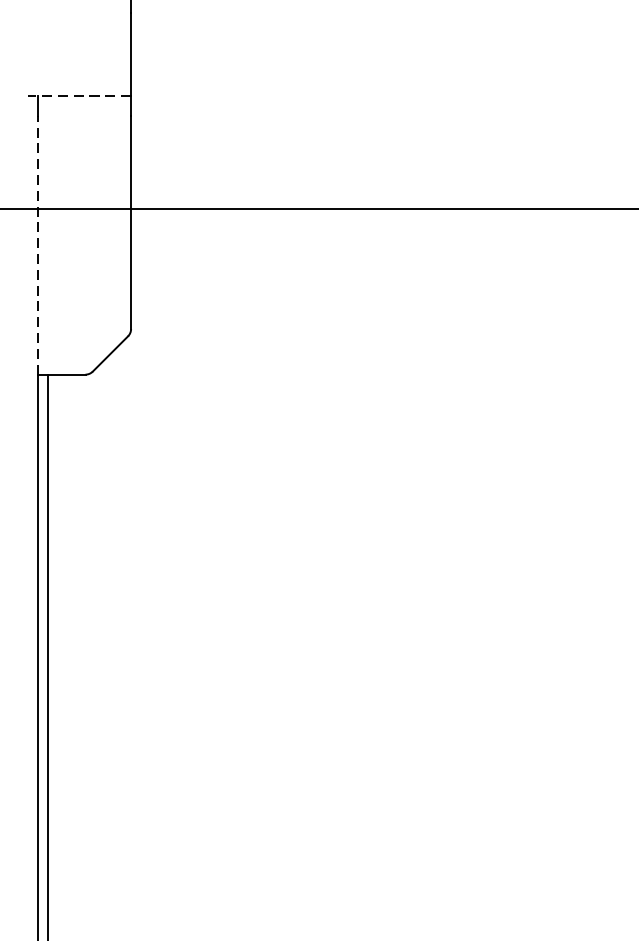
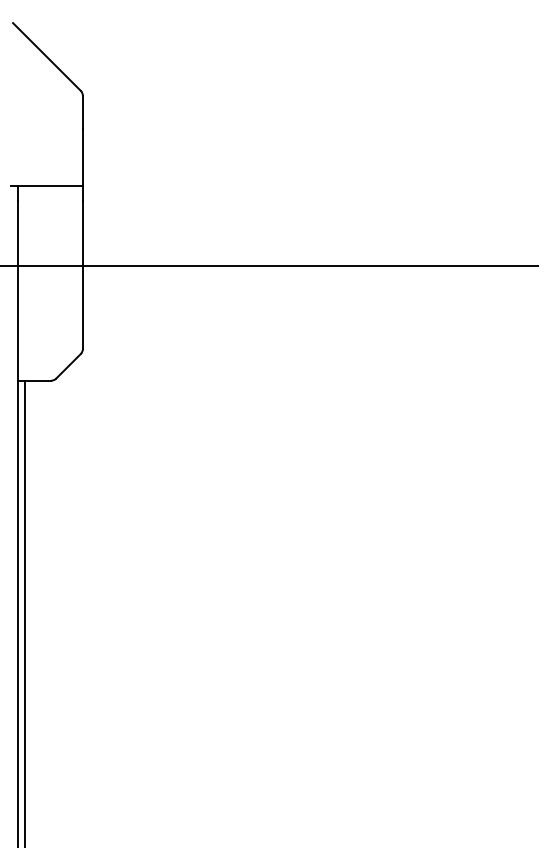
line: (78, 95) -> (46, 186), dashed -> solid
line: (38, 245) -> (18, 290), dashed -> solid

